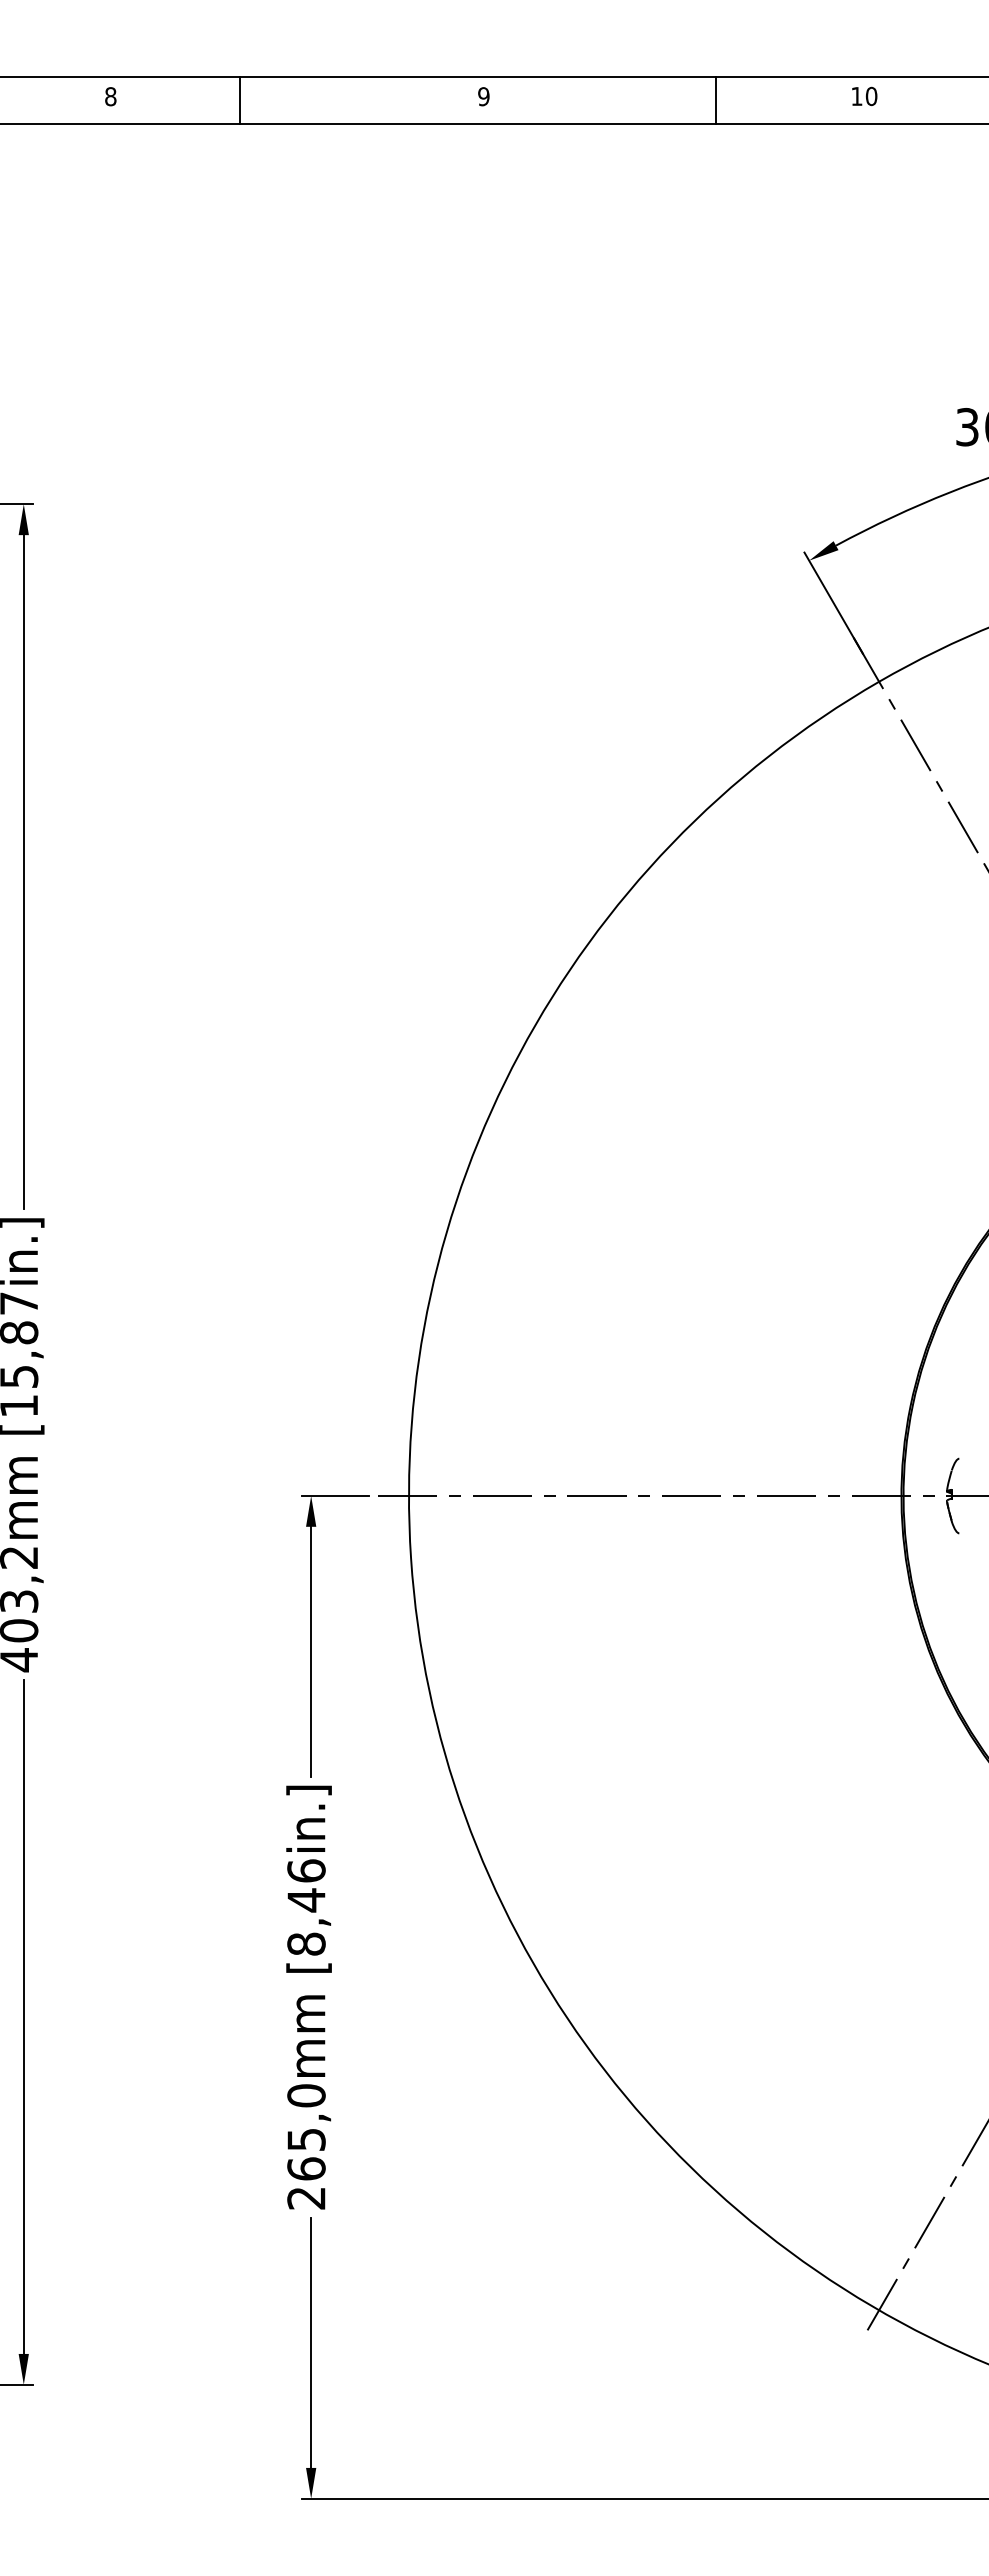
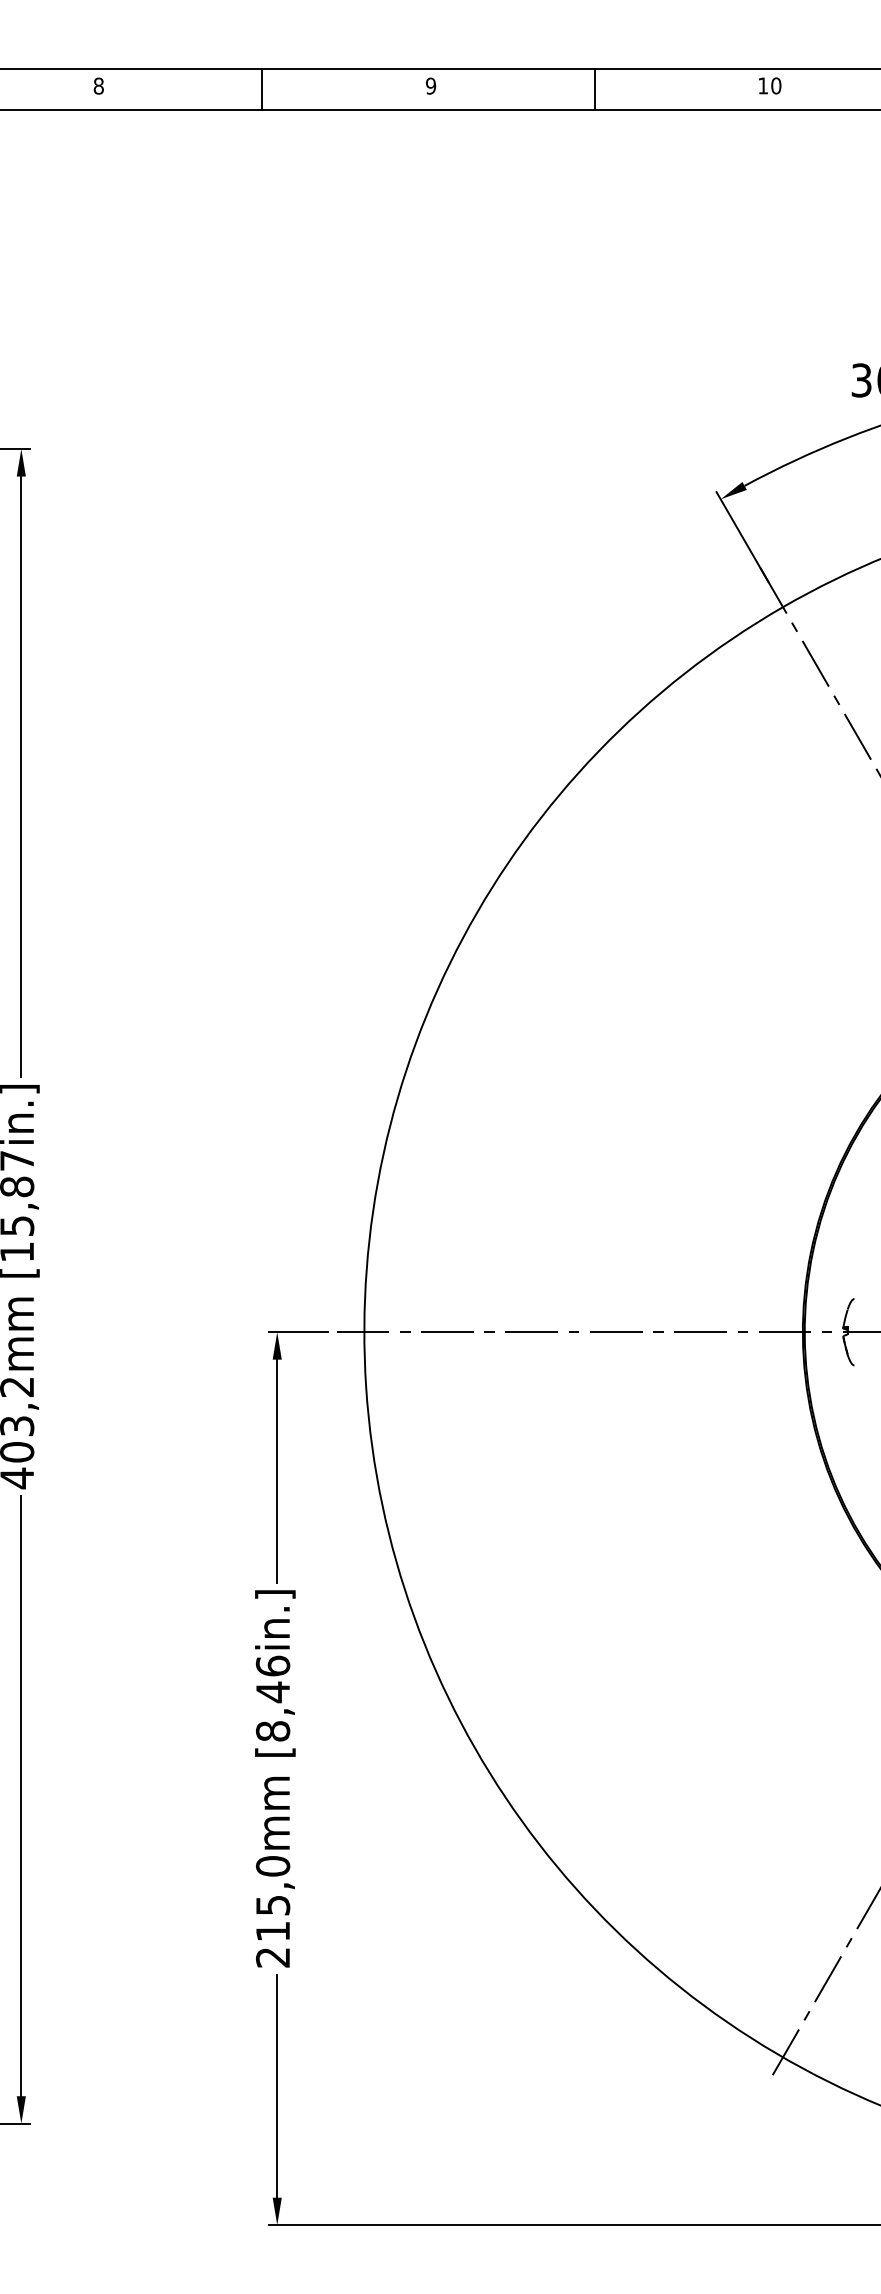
line: (239, 100) -> (262, 89), moved
line: (715, 100) -> (594, 89), moved
text: (306, 2168) -> (273, 1931), 265,0mm -> 215,0mm

